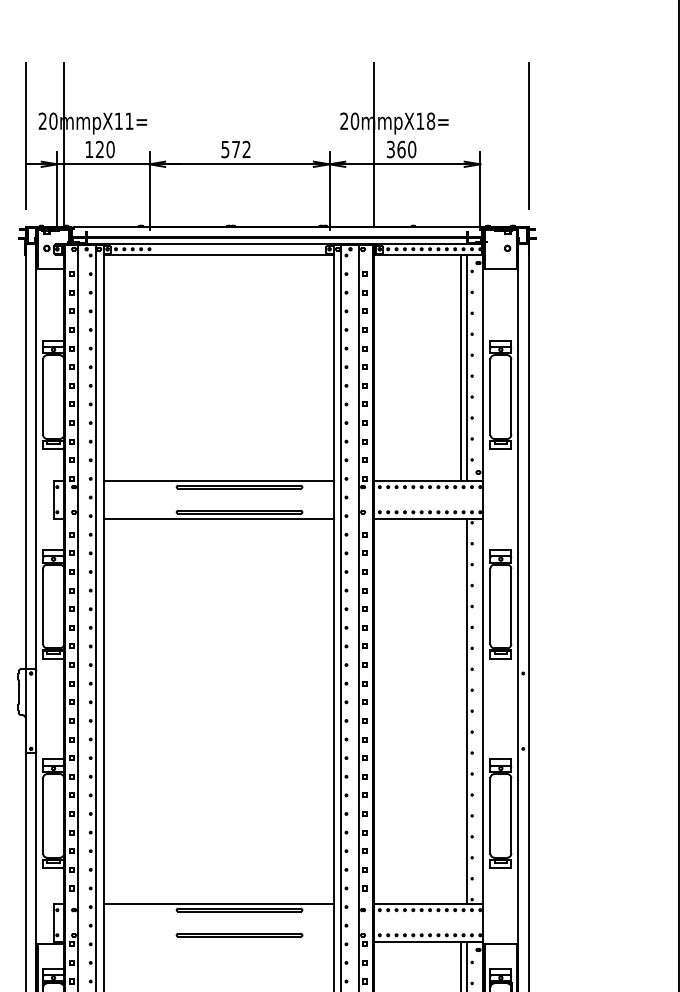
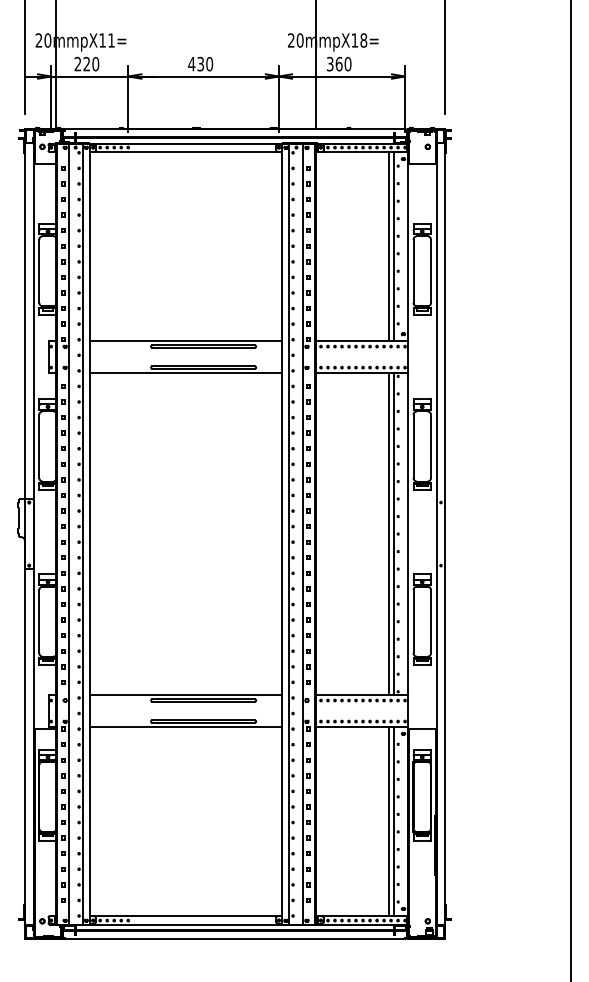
text: (88, 148) -> (77, 63), 120 -> 220
text: (235, 148) -> (200, 63), 572 -> 430
line: (460, 710) -> (388, 533), added
line: (217, 941) -> (185, 726), added

